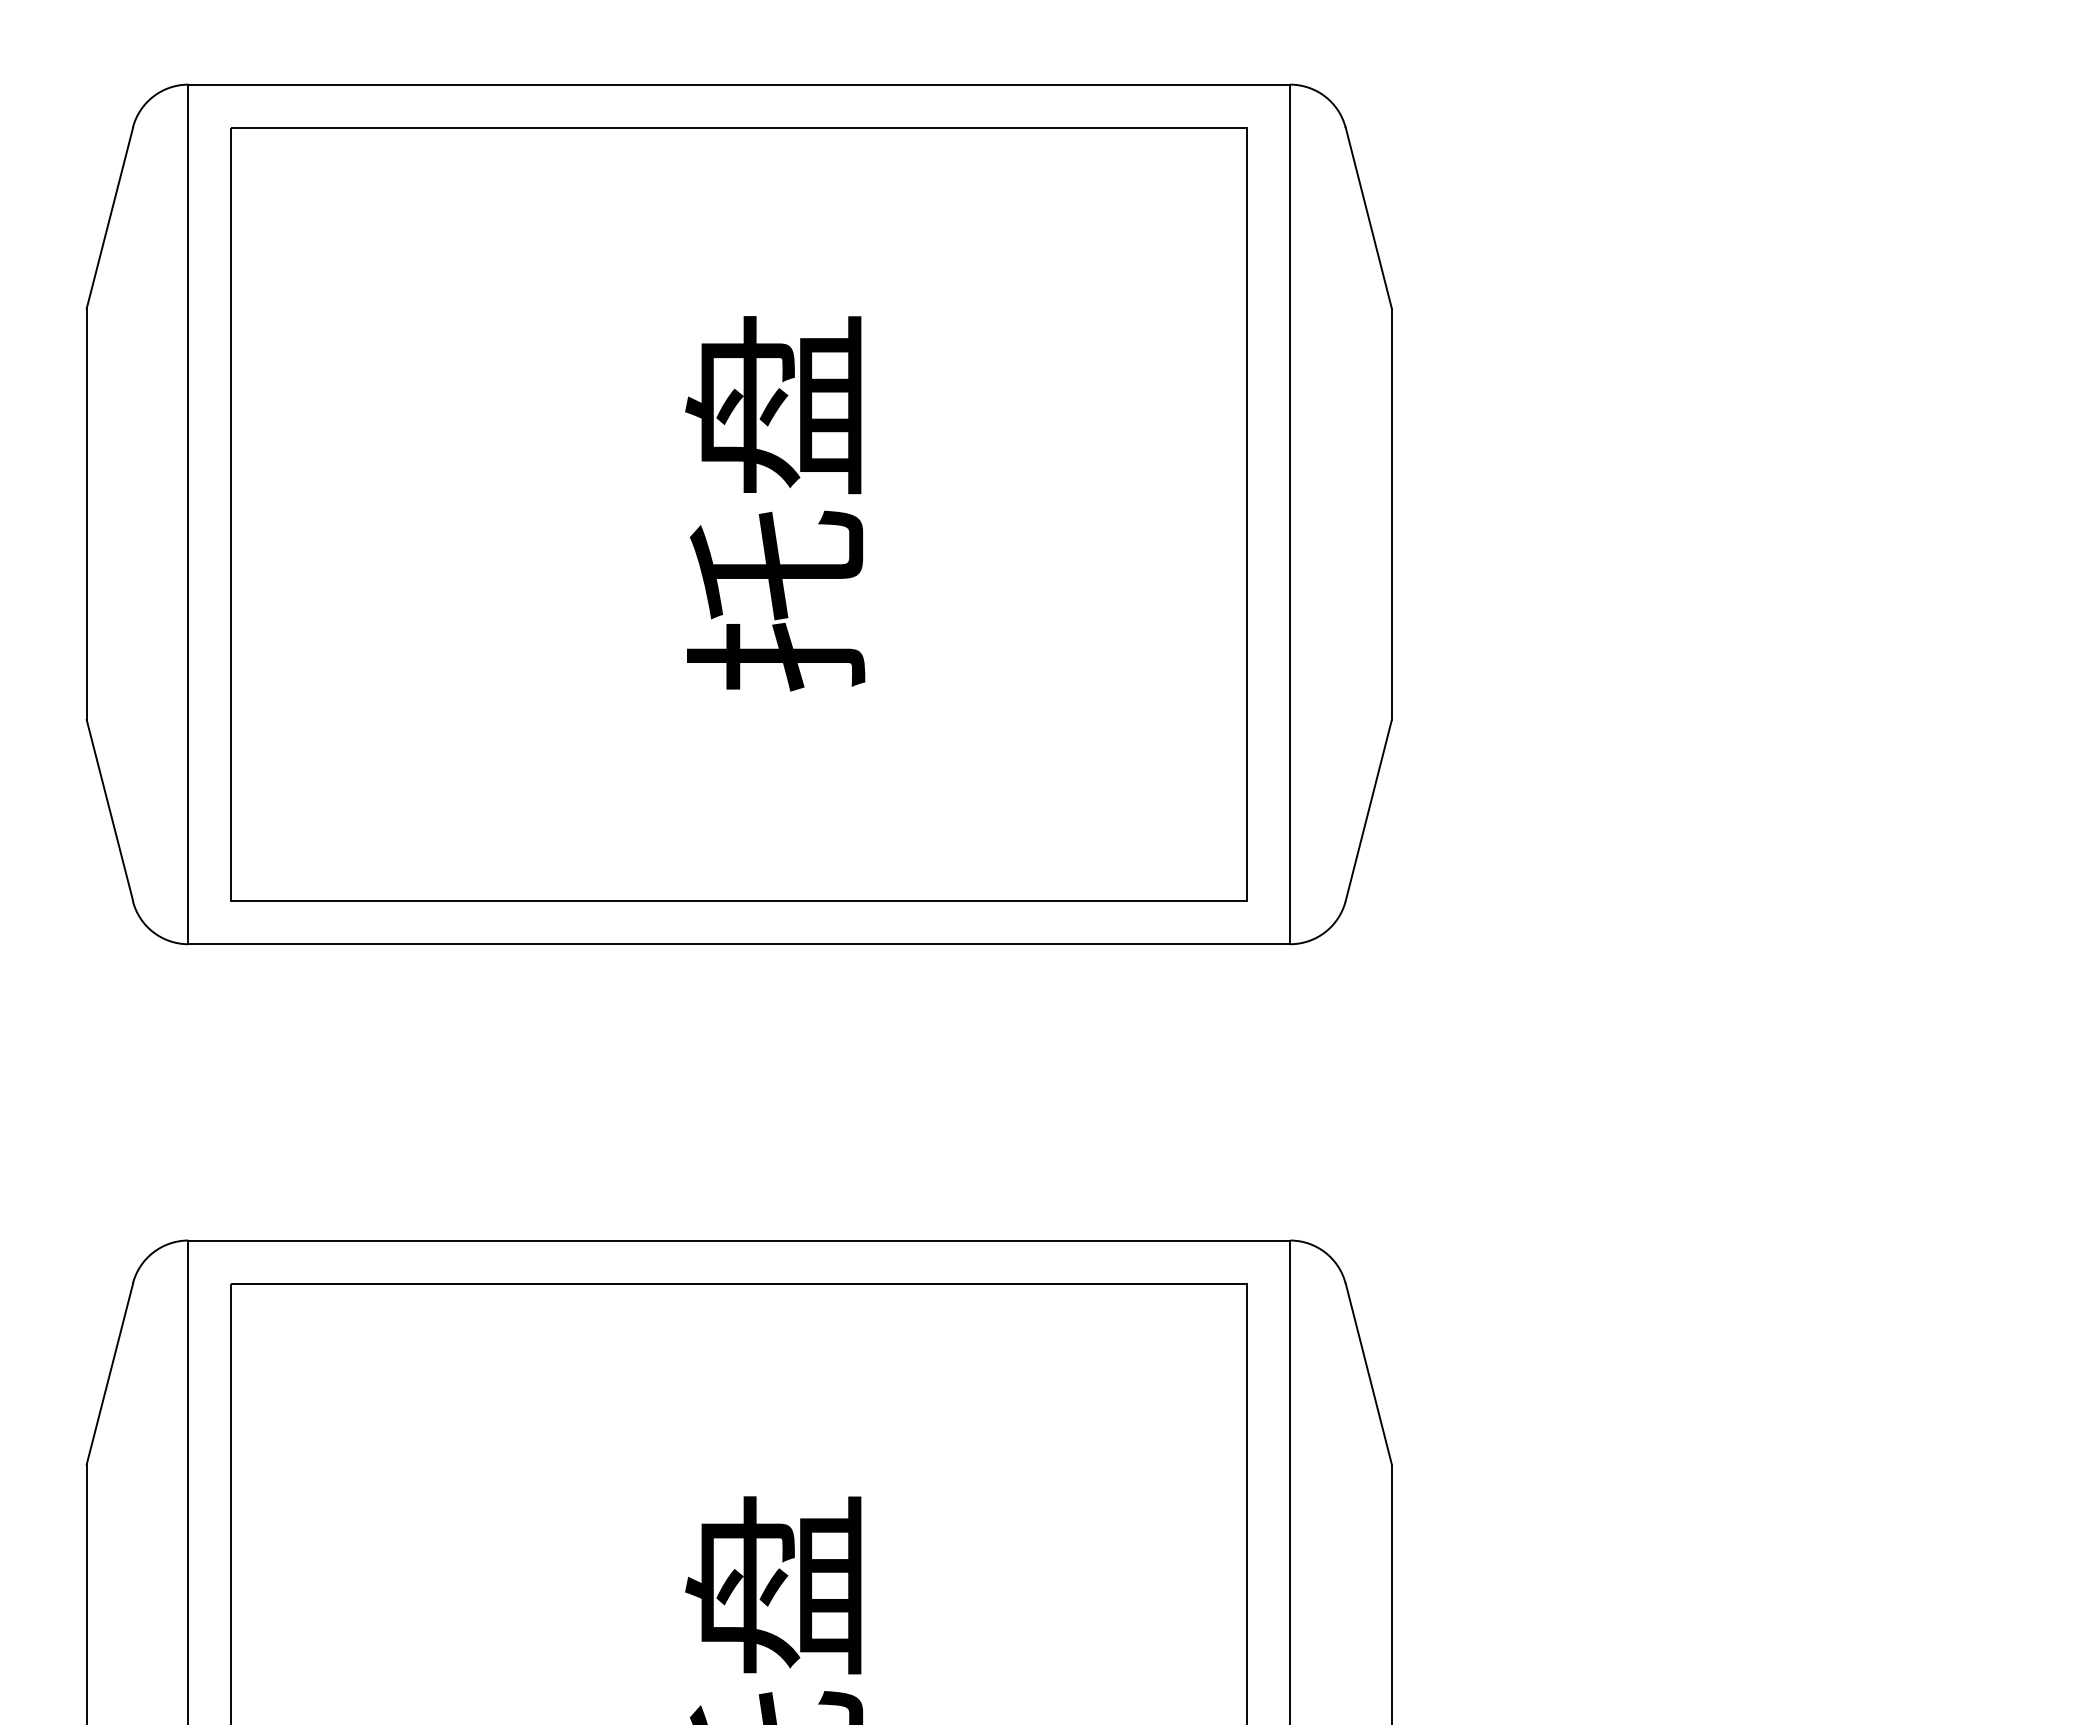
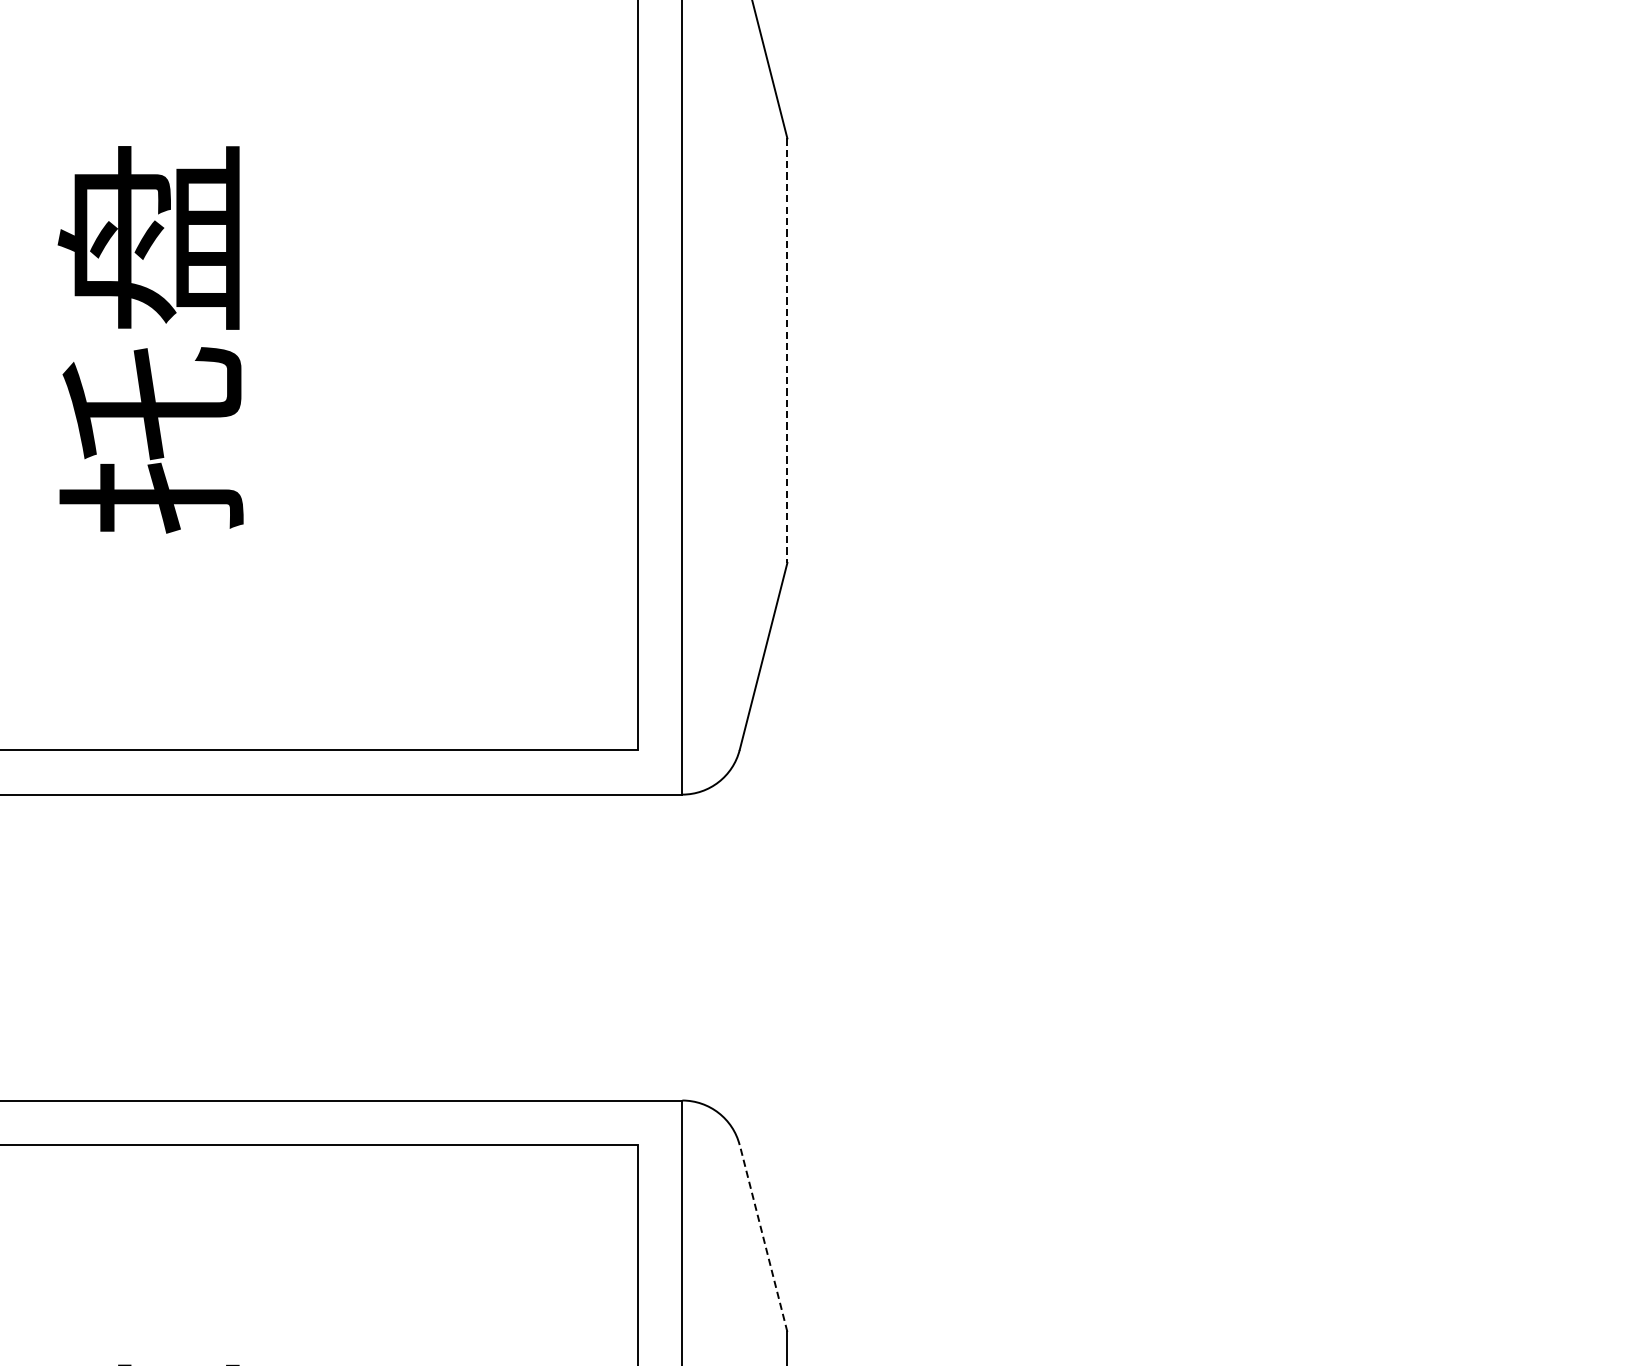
line: (1391, 514) -> (786, 350), solid -> dashed
line: (1368, 1373) -> (763, 1237), solid -> dashed

